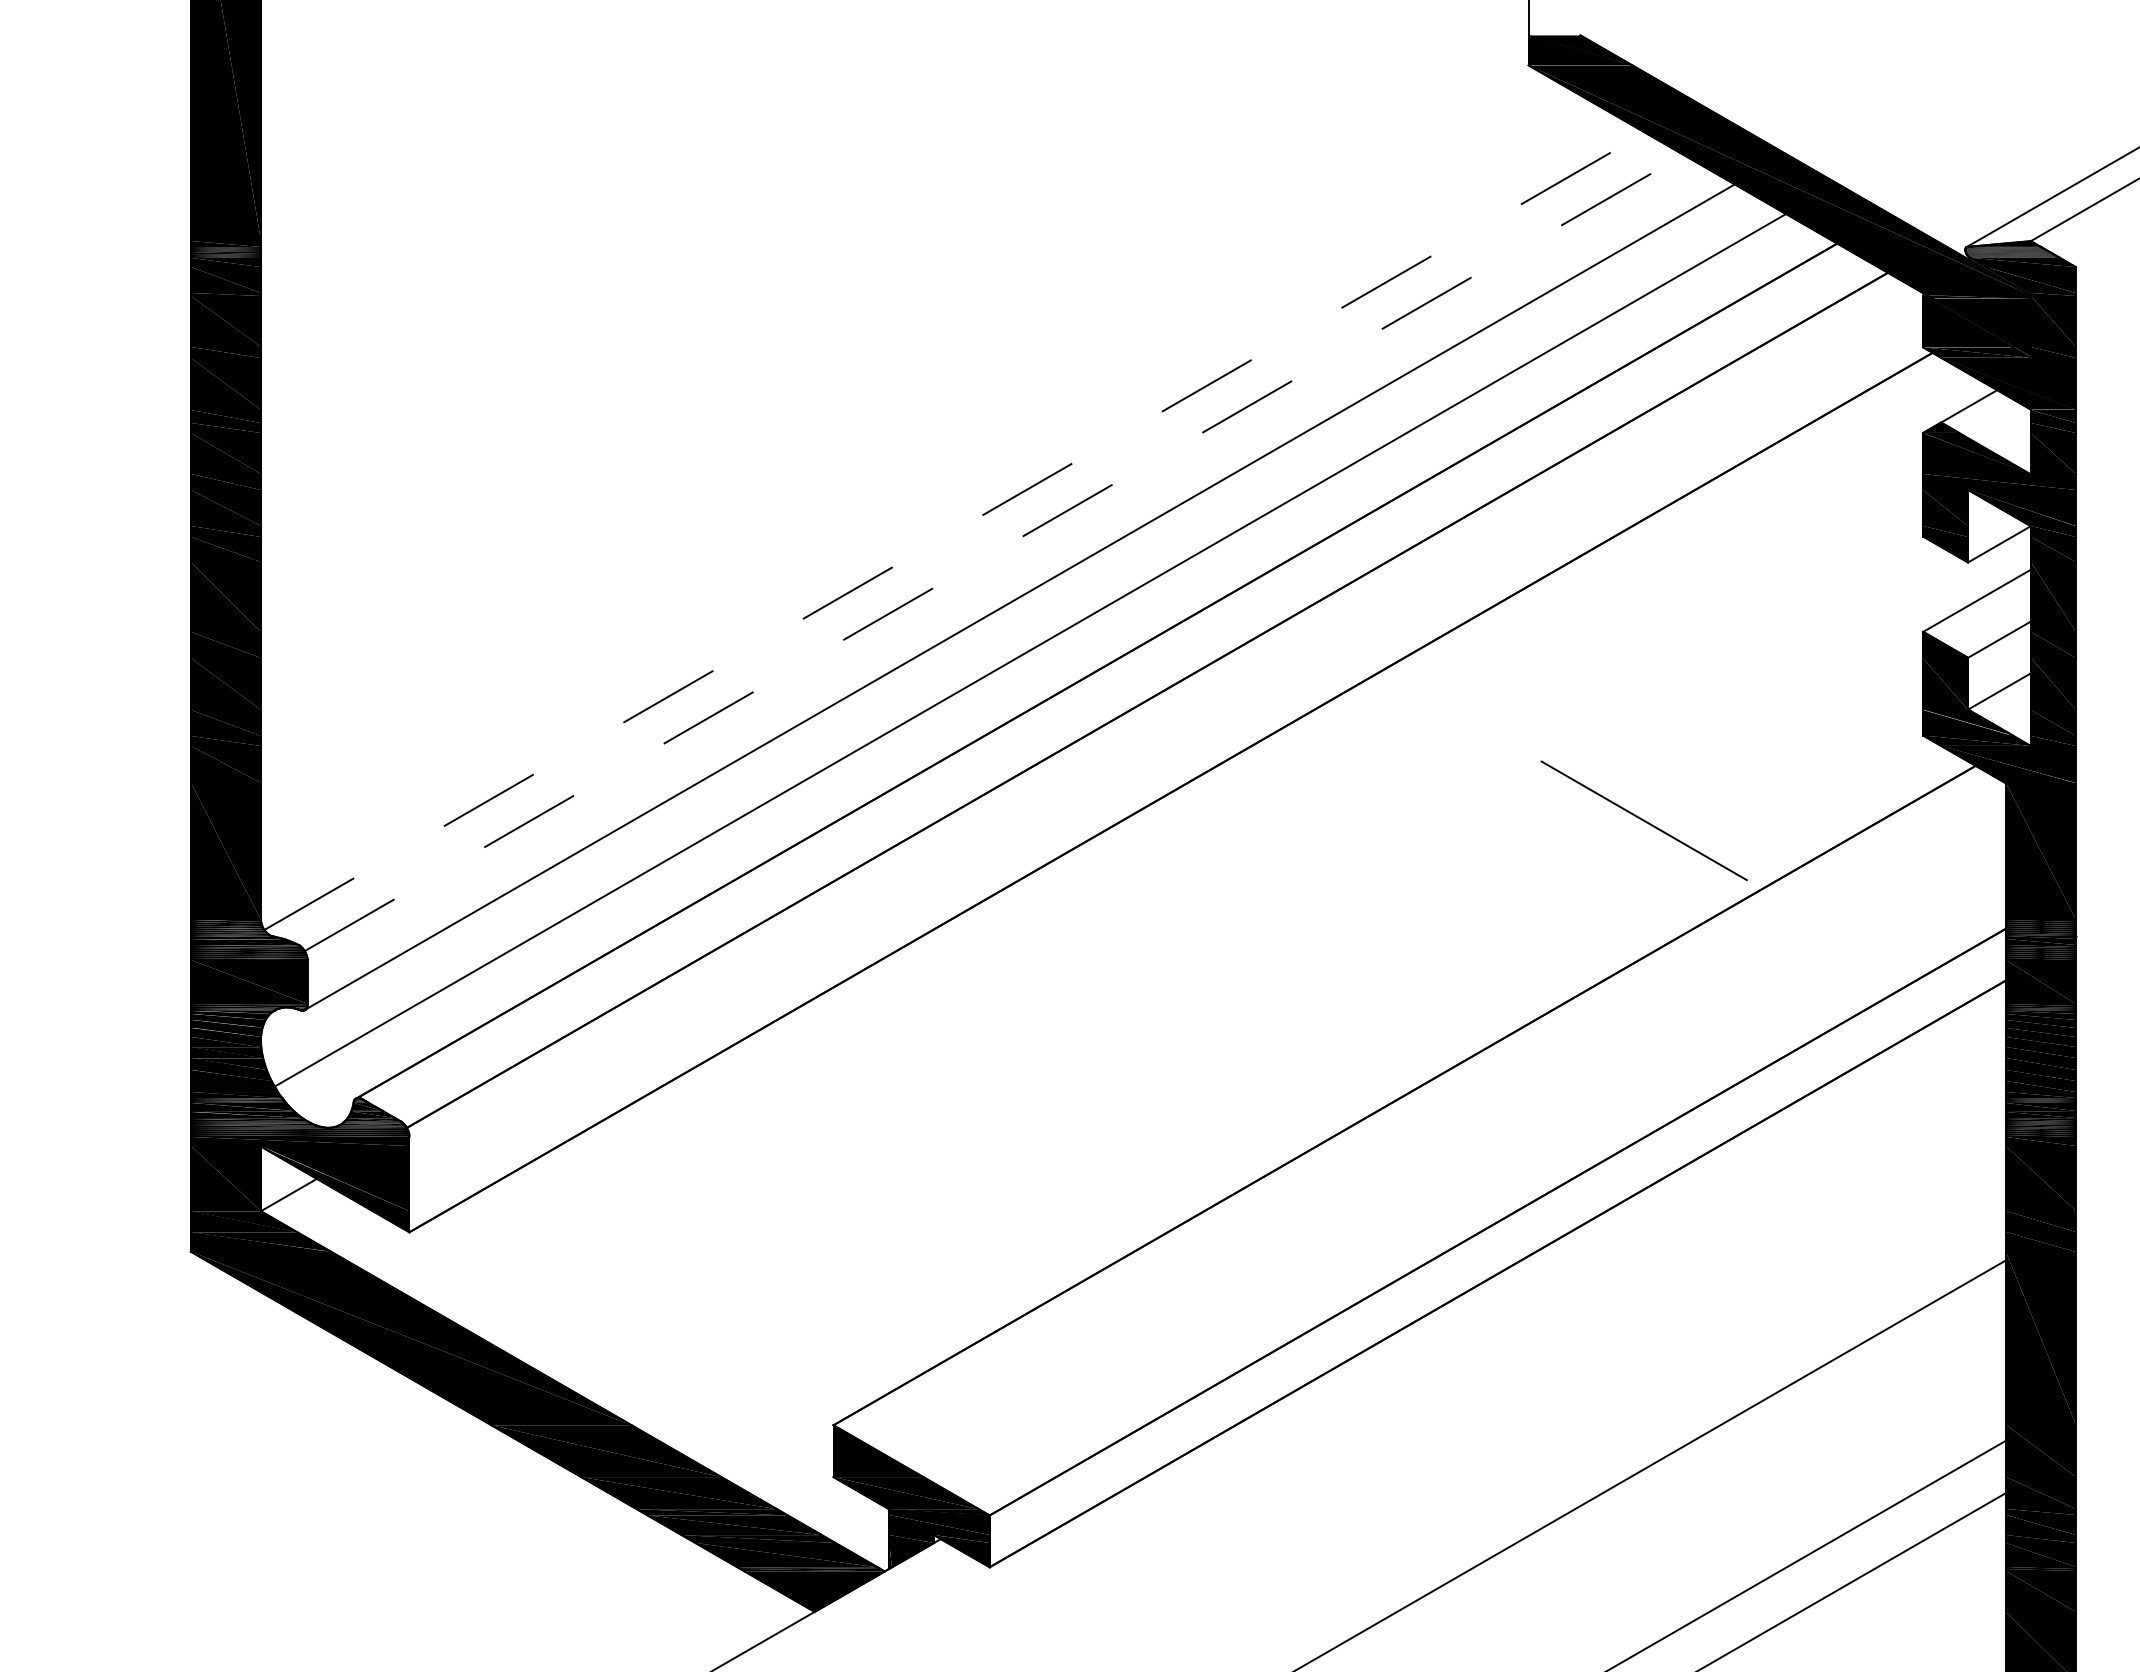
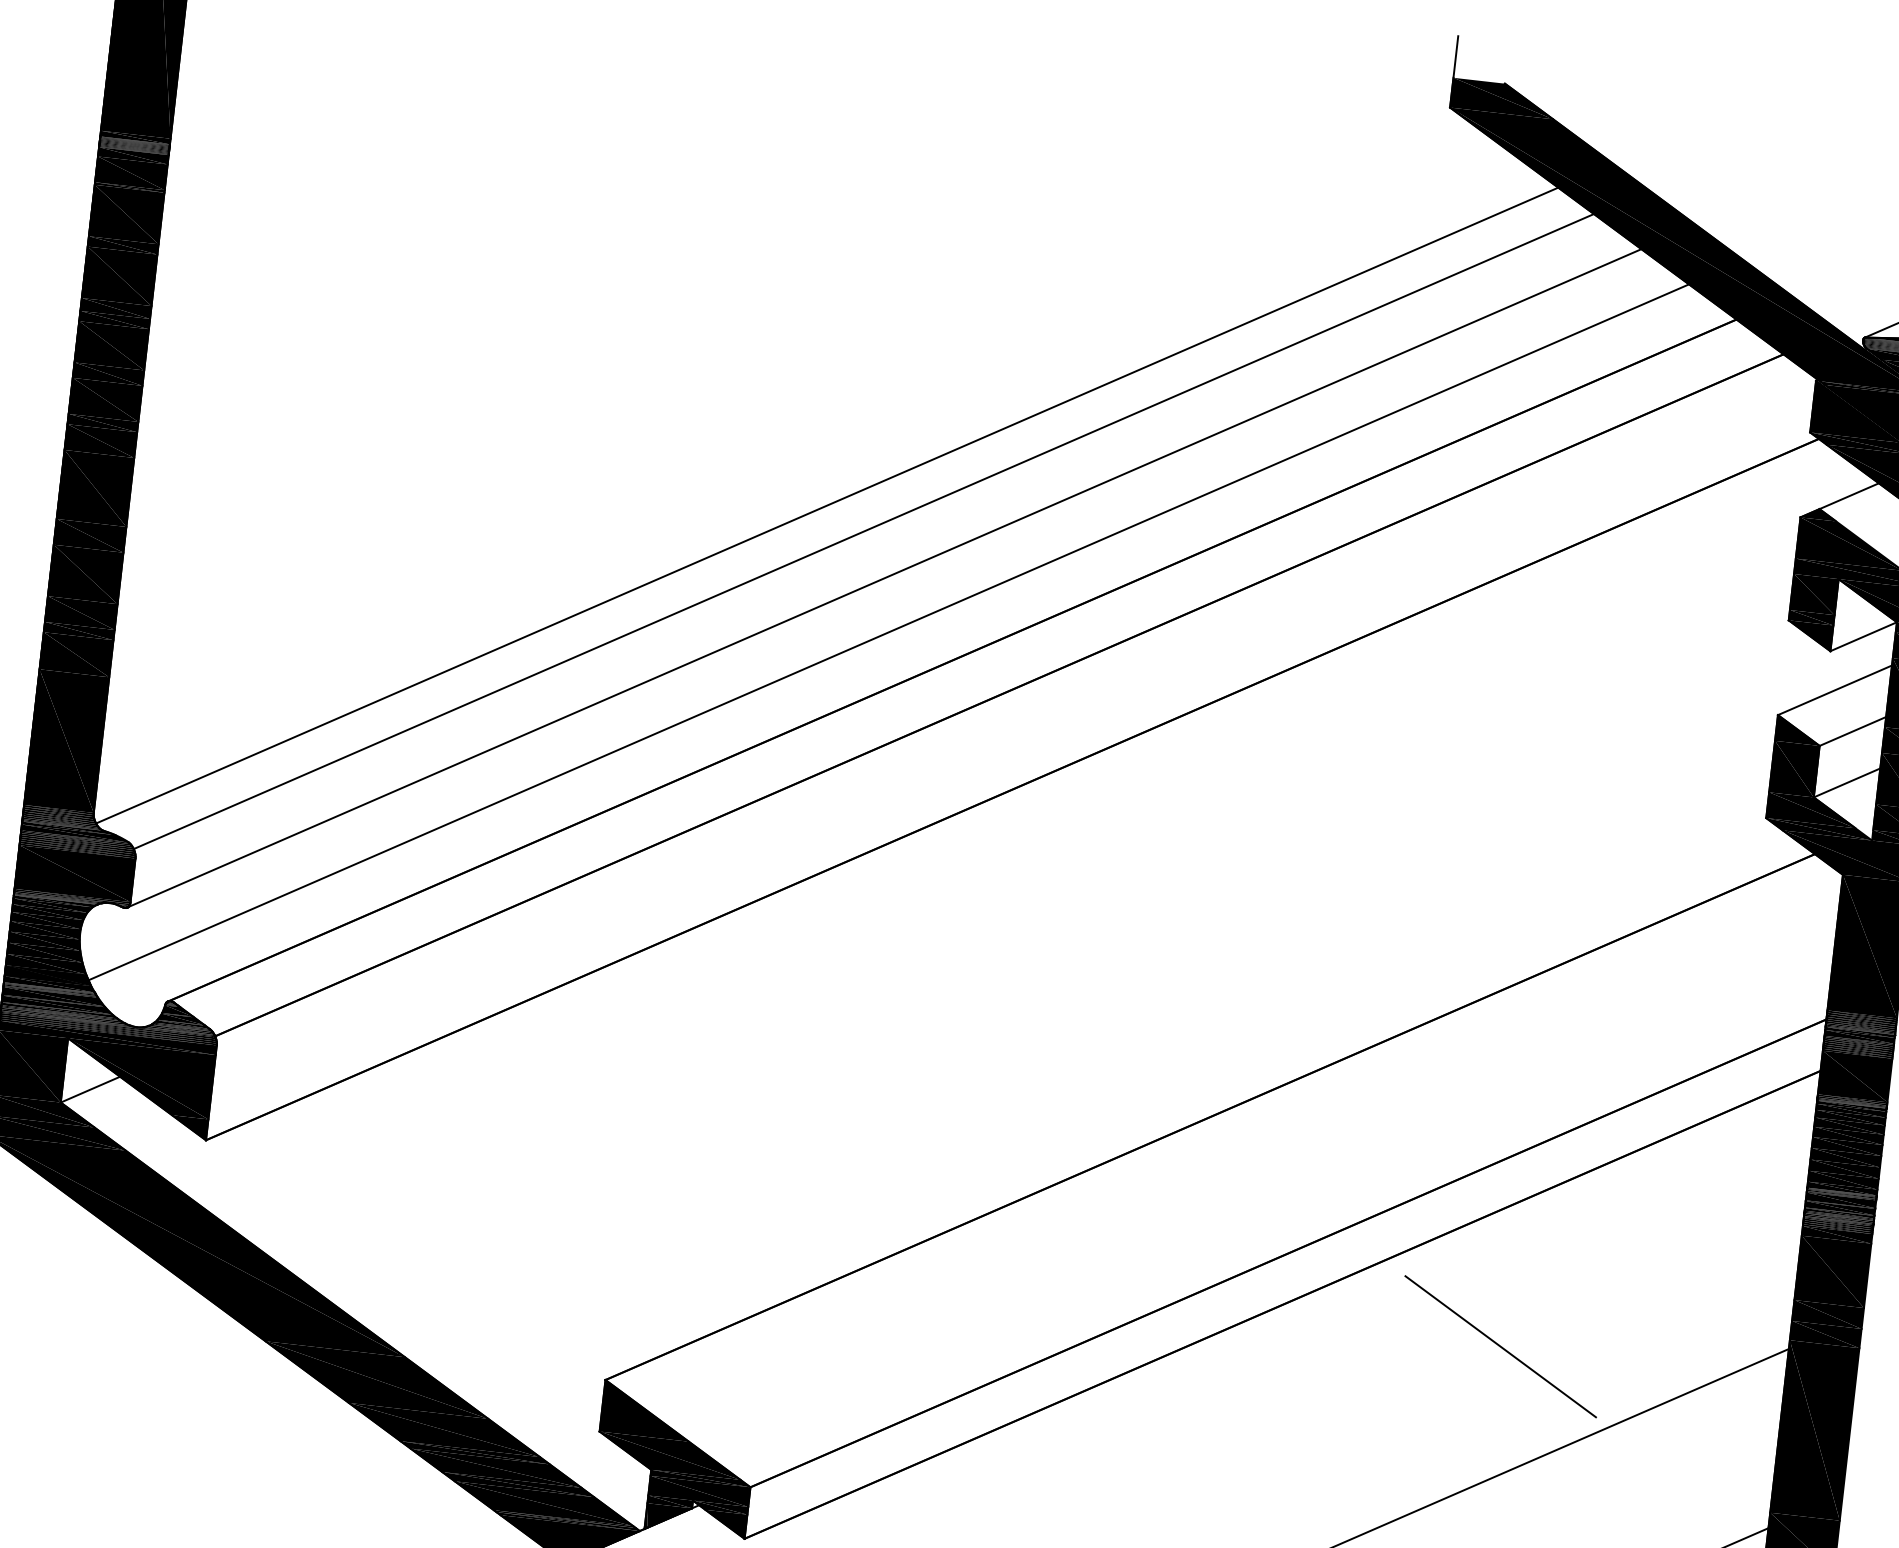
line: (955, 531) -> (827, 505), dashed -> solid
line: (994, 552) -> (864, 531), dashed -> solid
line: (1643, 820) -> (1500, 1346), moved

